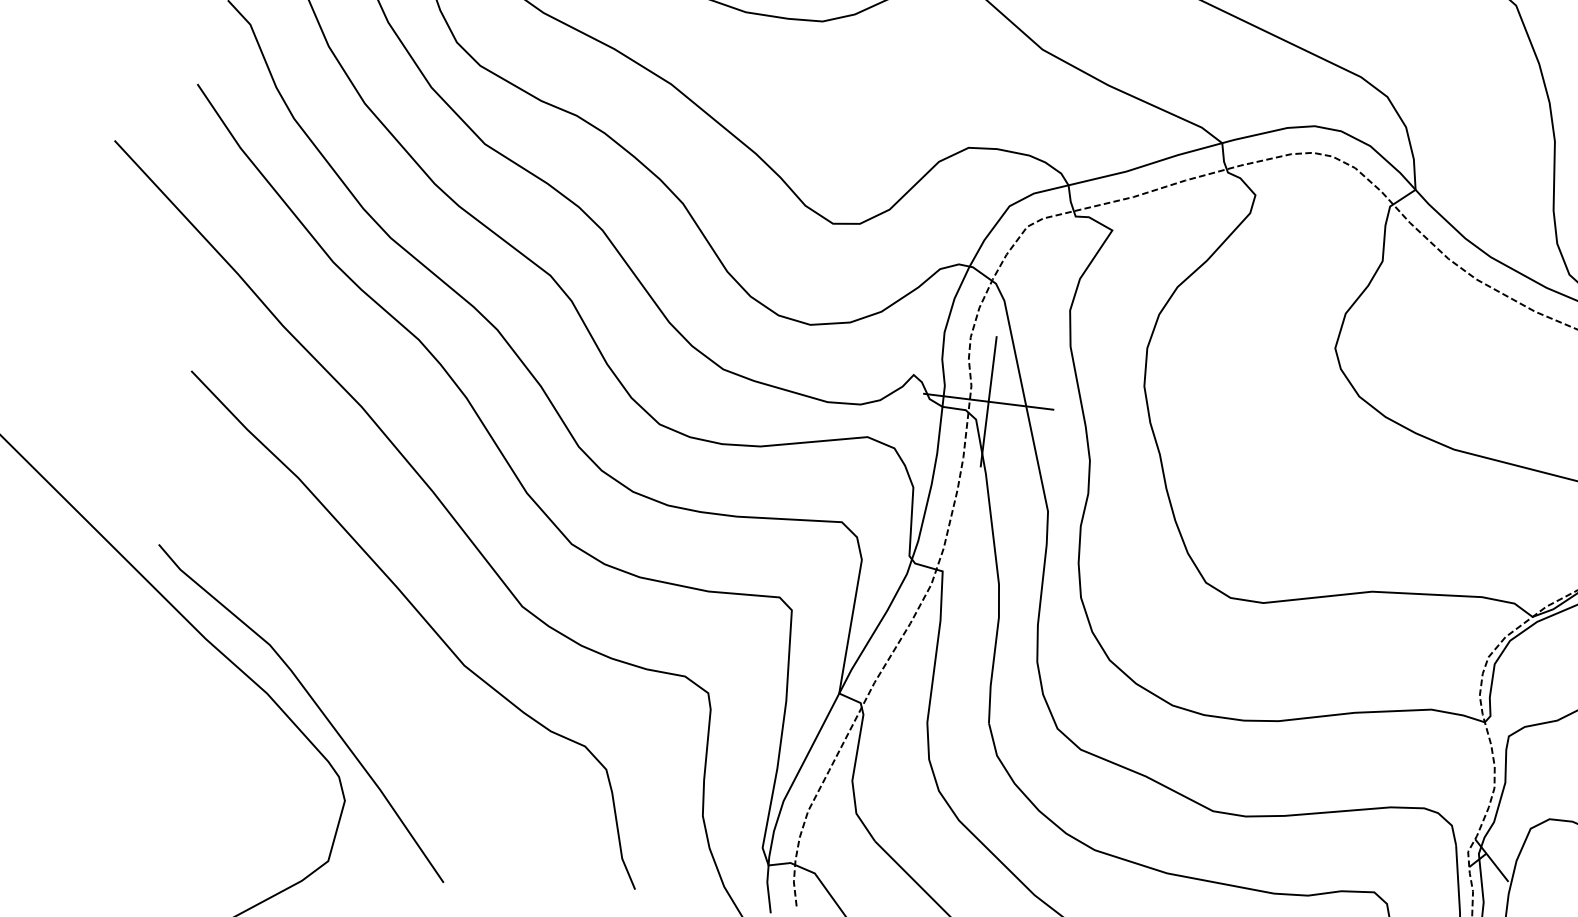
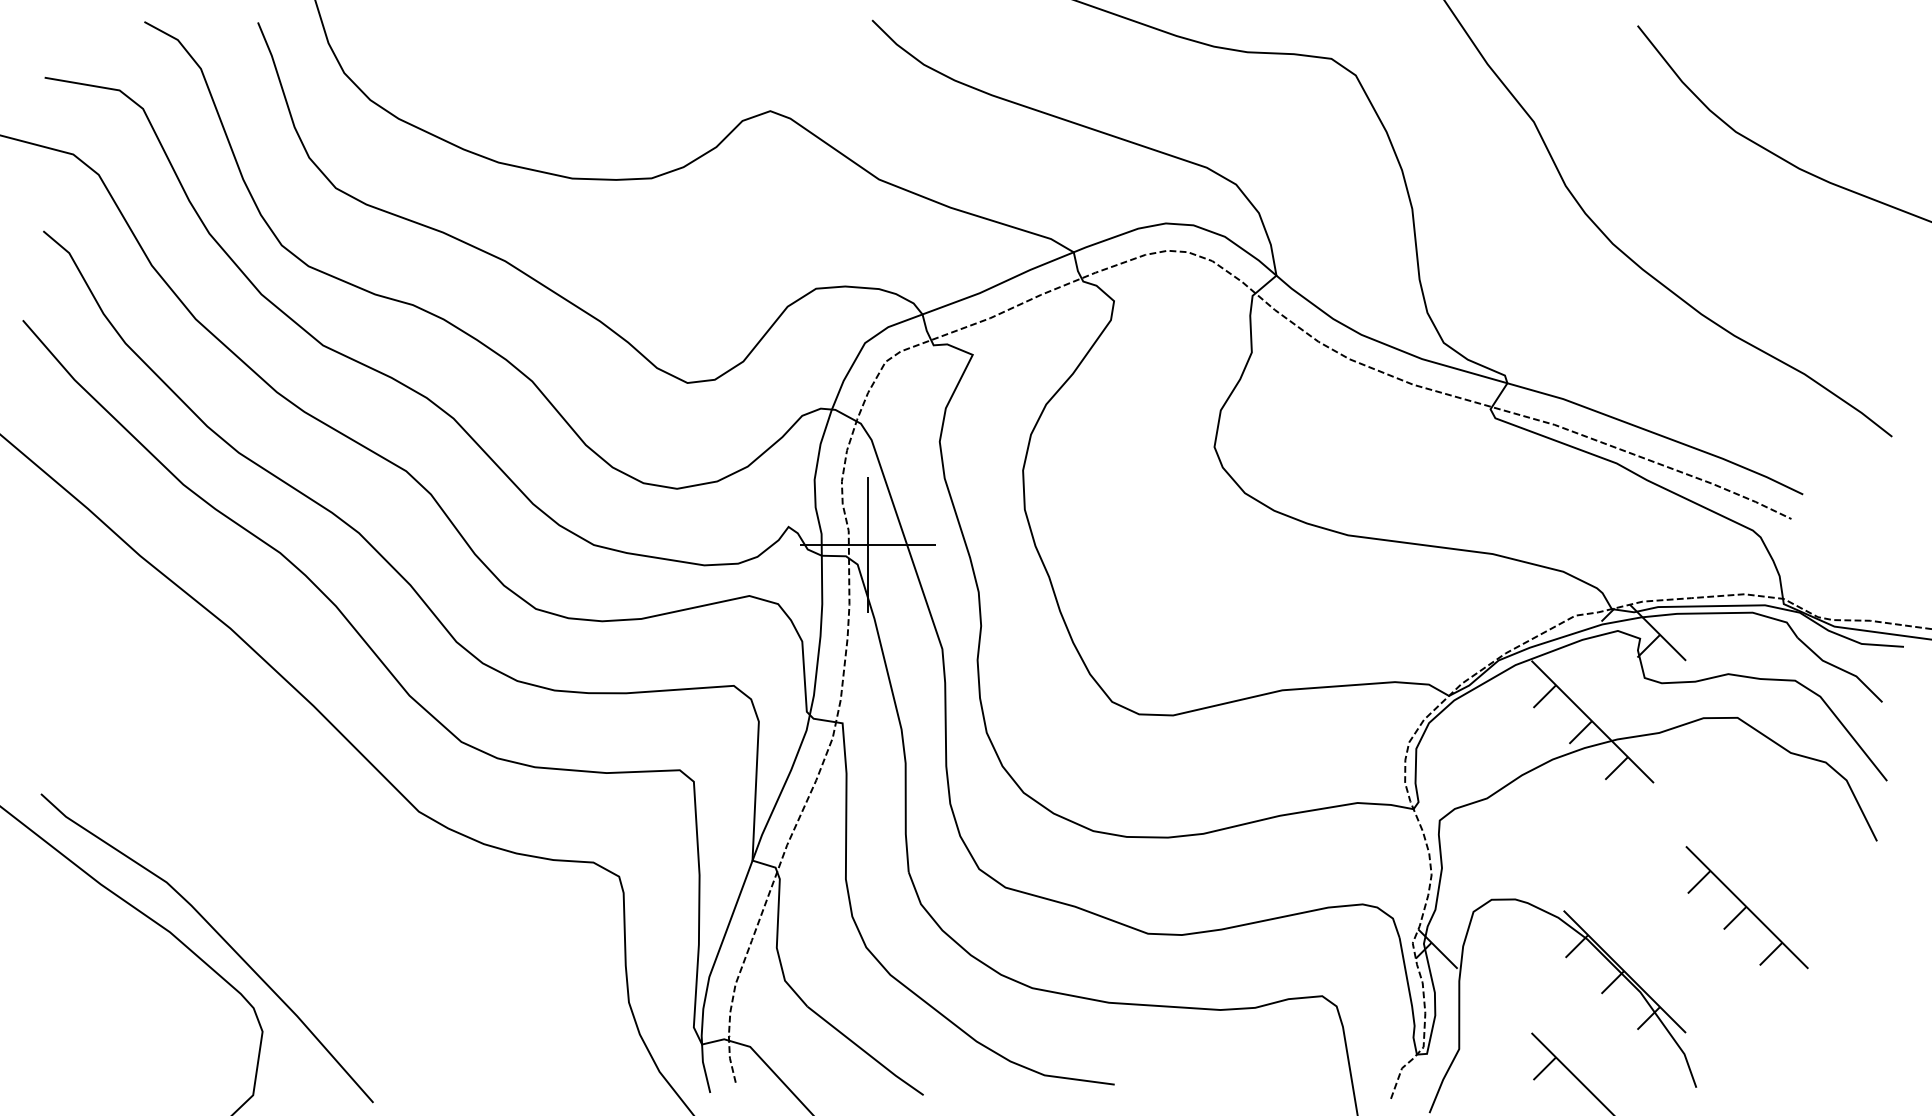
curve: (424, 620) -> (321, 838), removed

